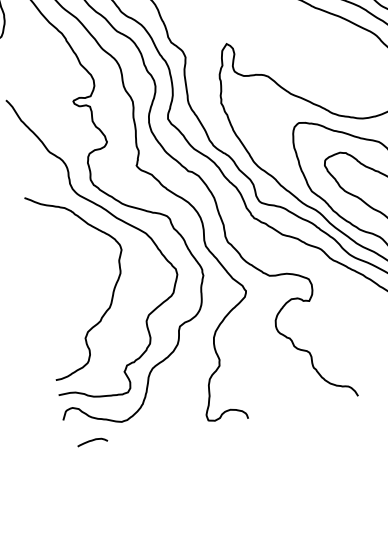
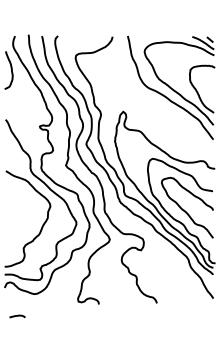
curve: (92, 441) -> (17, 316), moved

